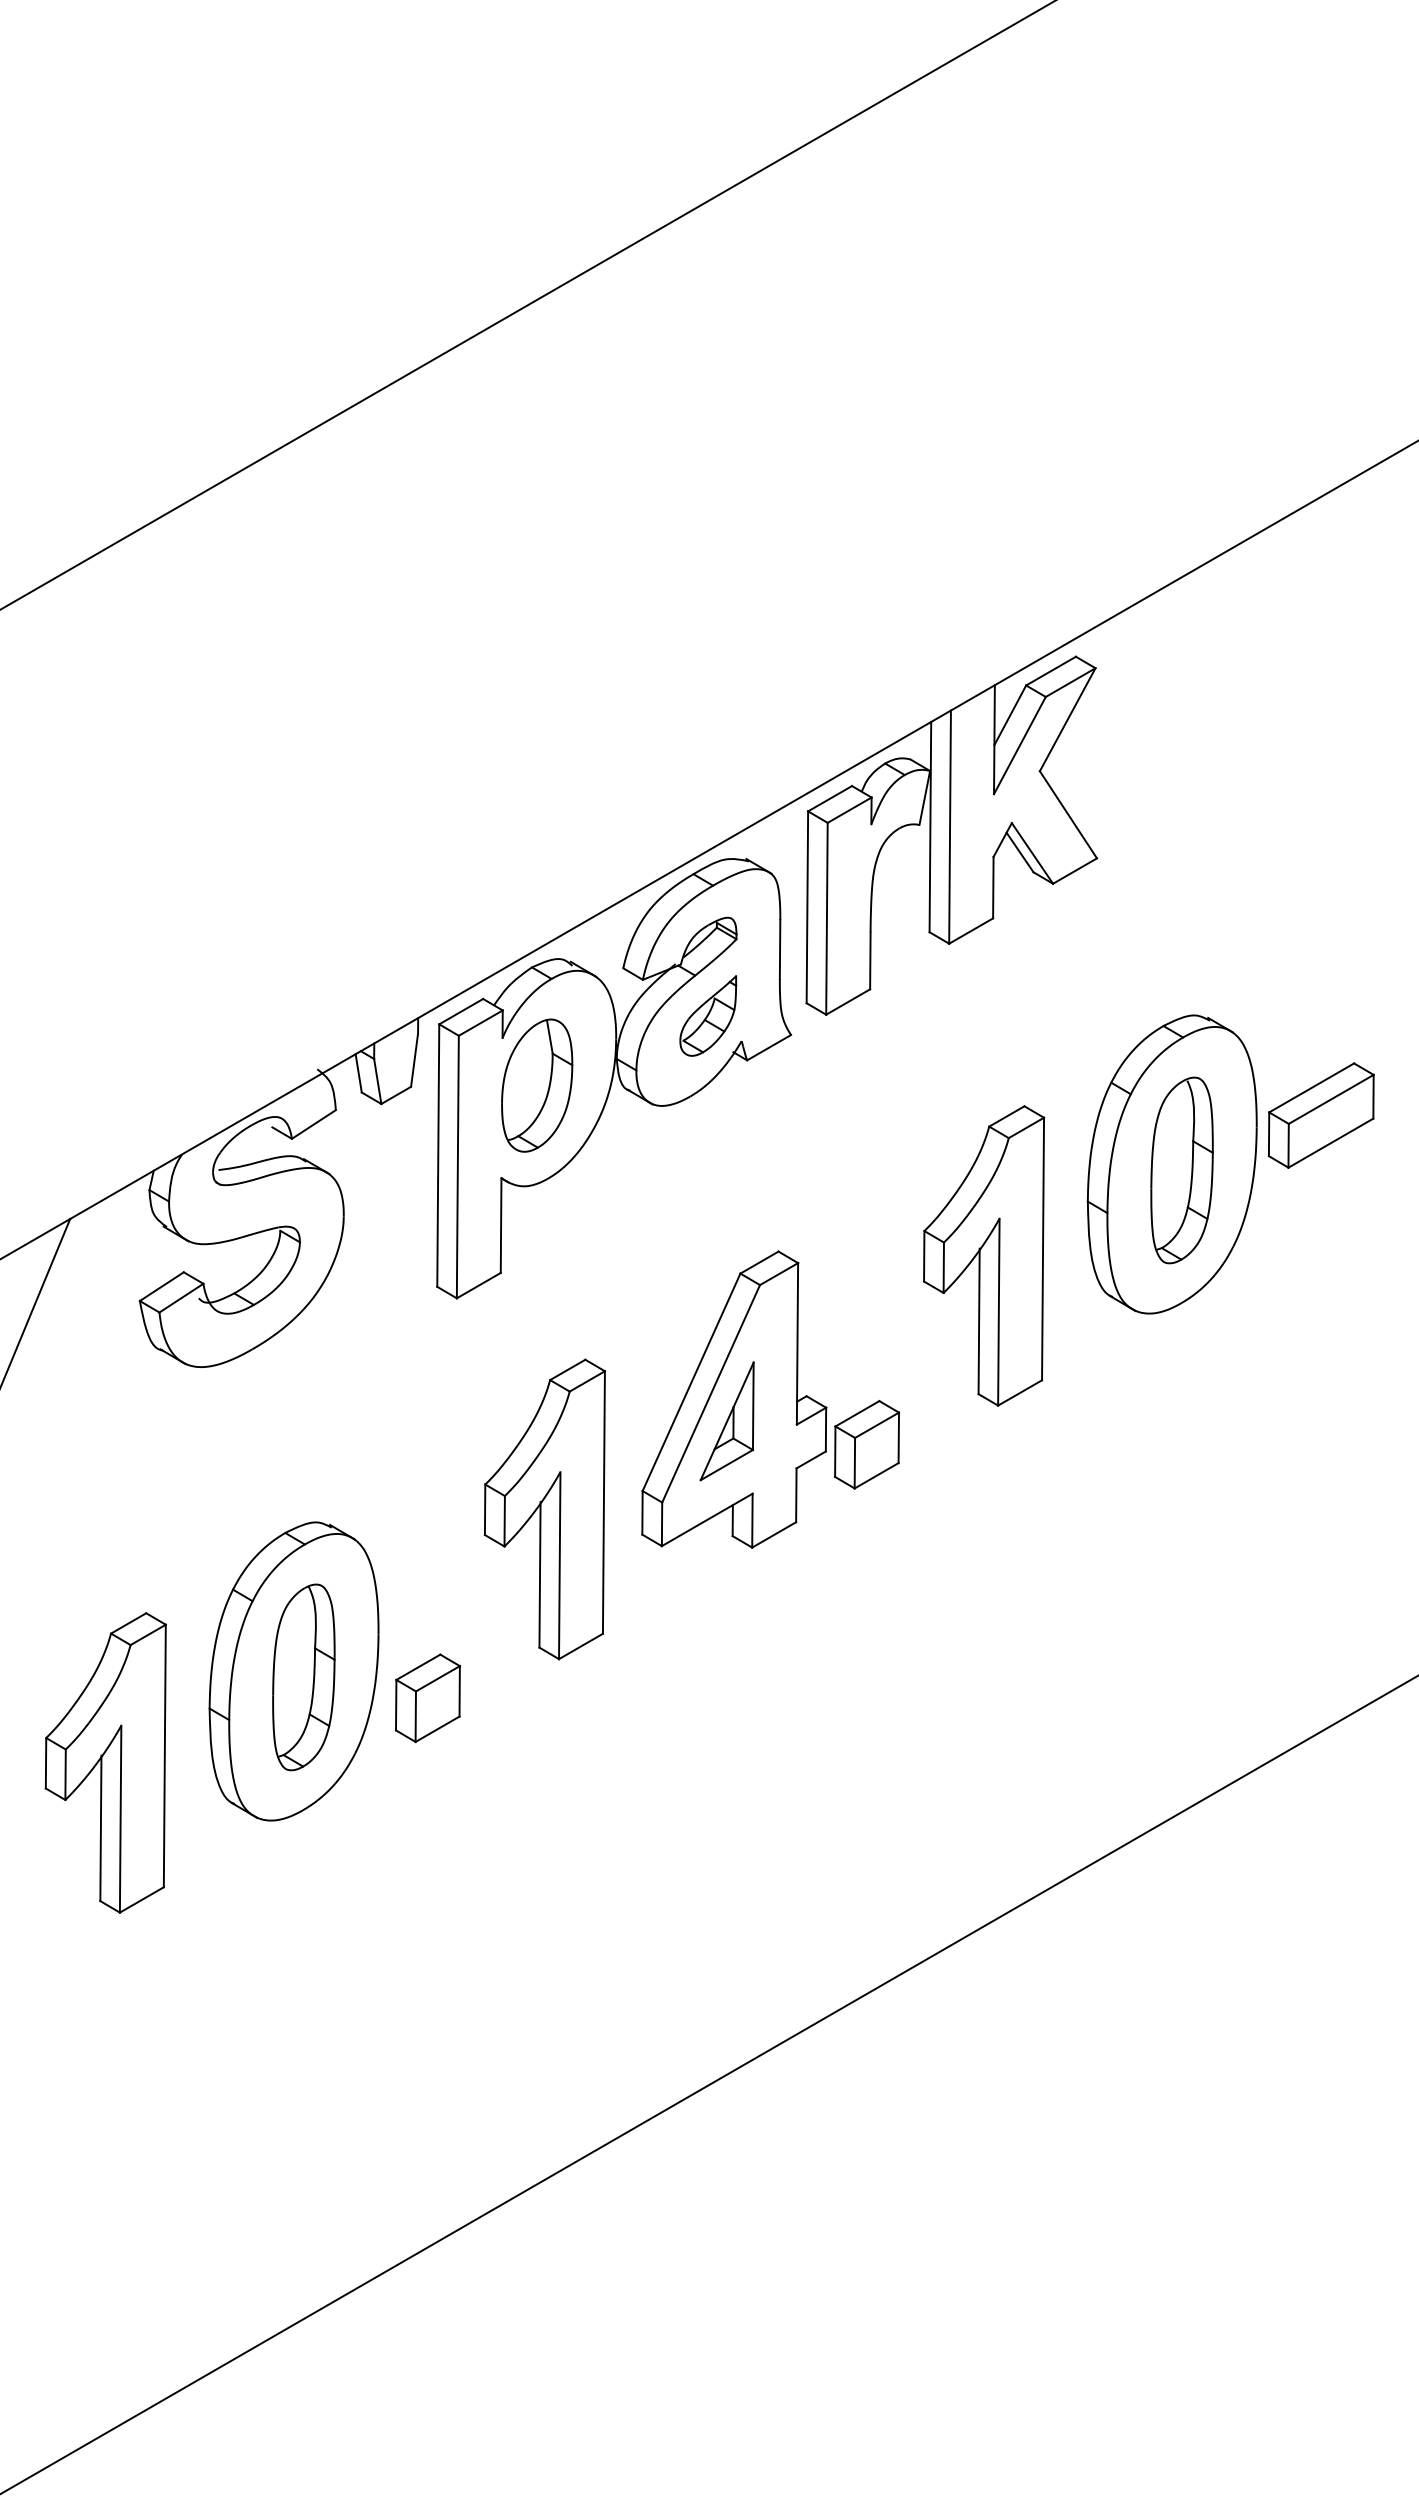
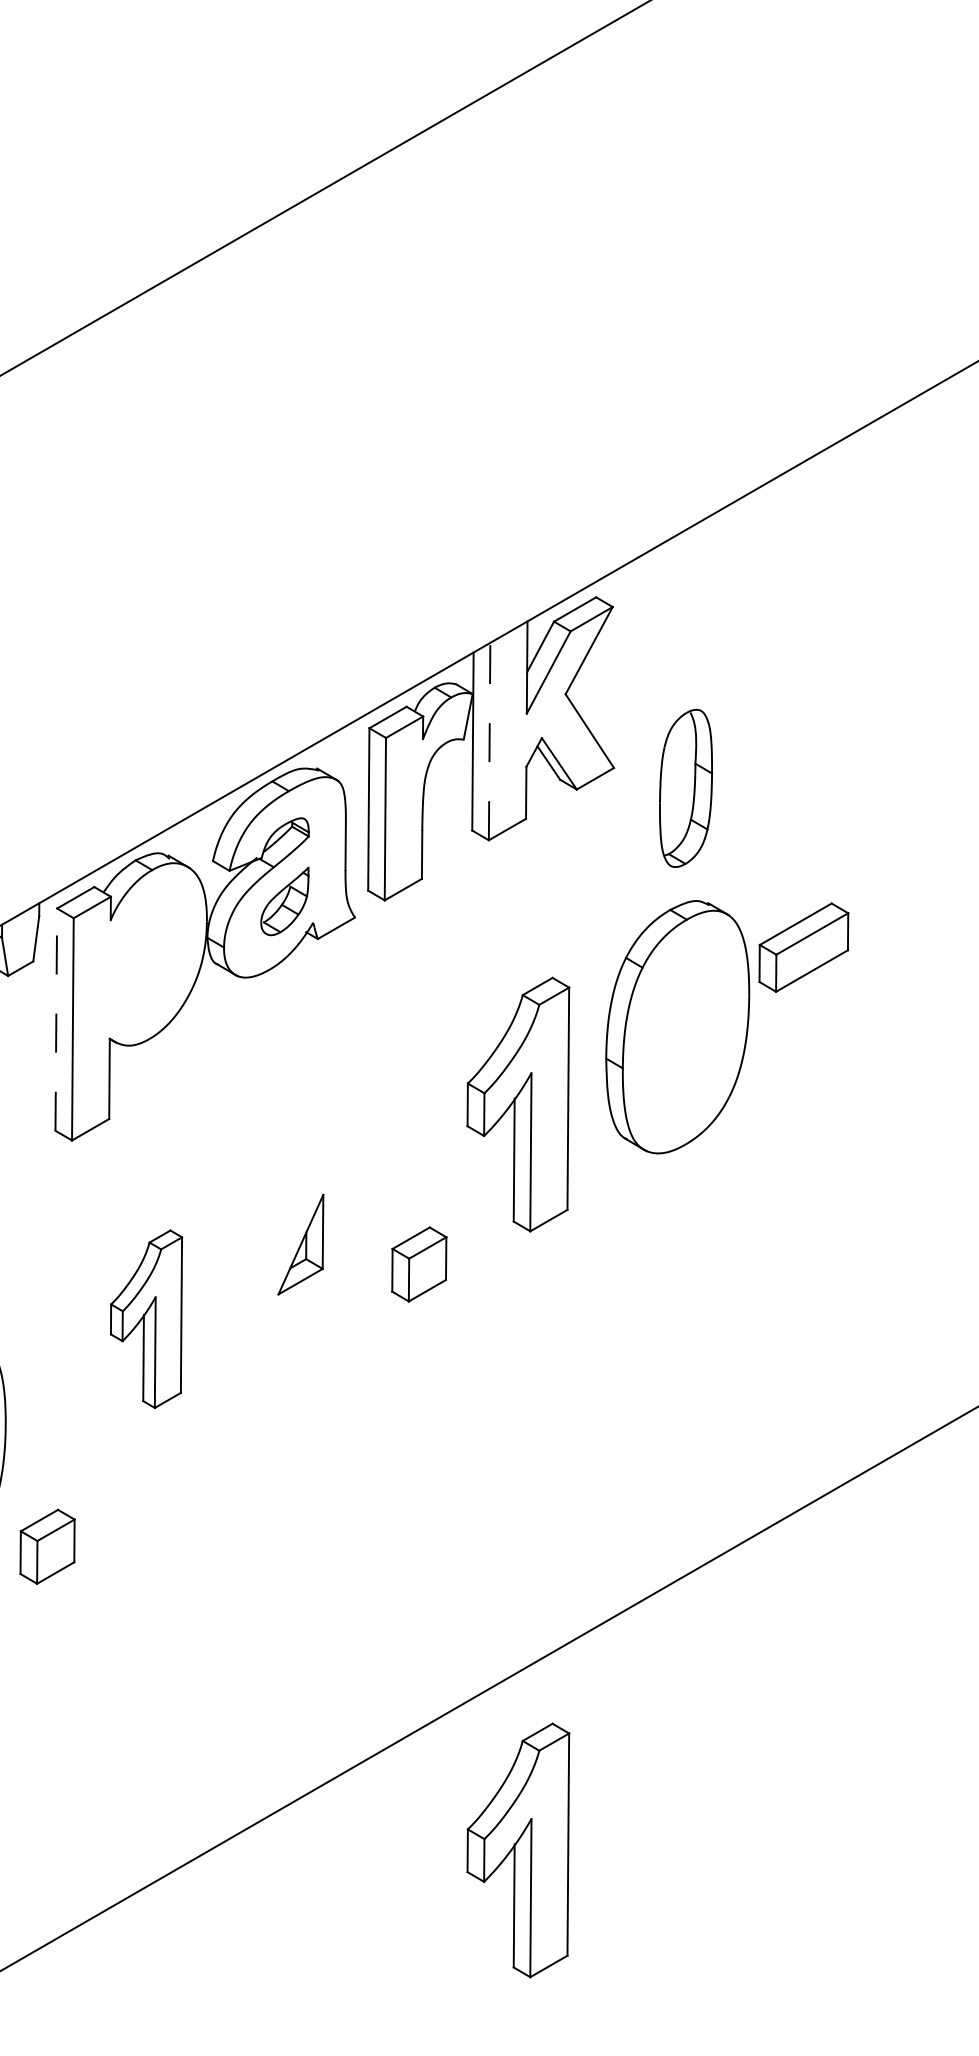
line: (950, 827) -> (489, 741), solid -> dashed
part: (537, 1085) -> (140, 960), removed
part: (1320, 1115) -> (803, 947), moved
line: (438, 1155) -> (56, 1019), solid -> dashed
part: (1181, 1170) -> (685, 788), moved
part: (734, 1399) -> (307, 1226), removed
part: (544, 1509) -> (146, 1319), size x0.7
part: (427, 1698) -> (47, 1547), moved
part: (984, 2136) -> (518, 1850), added

